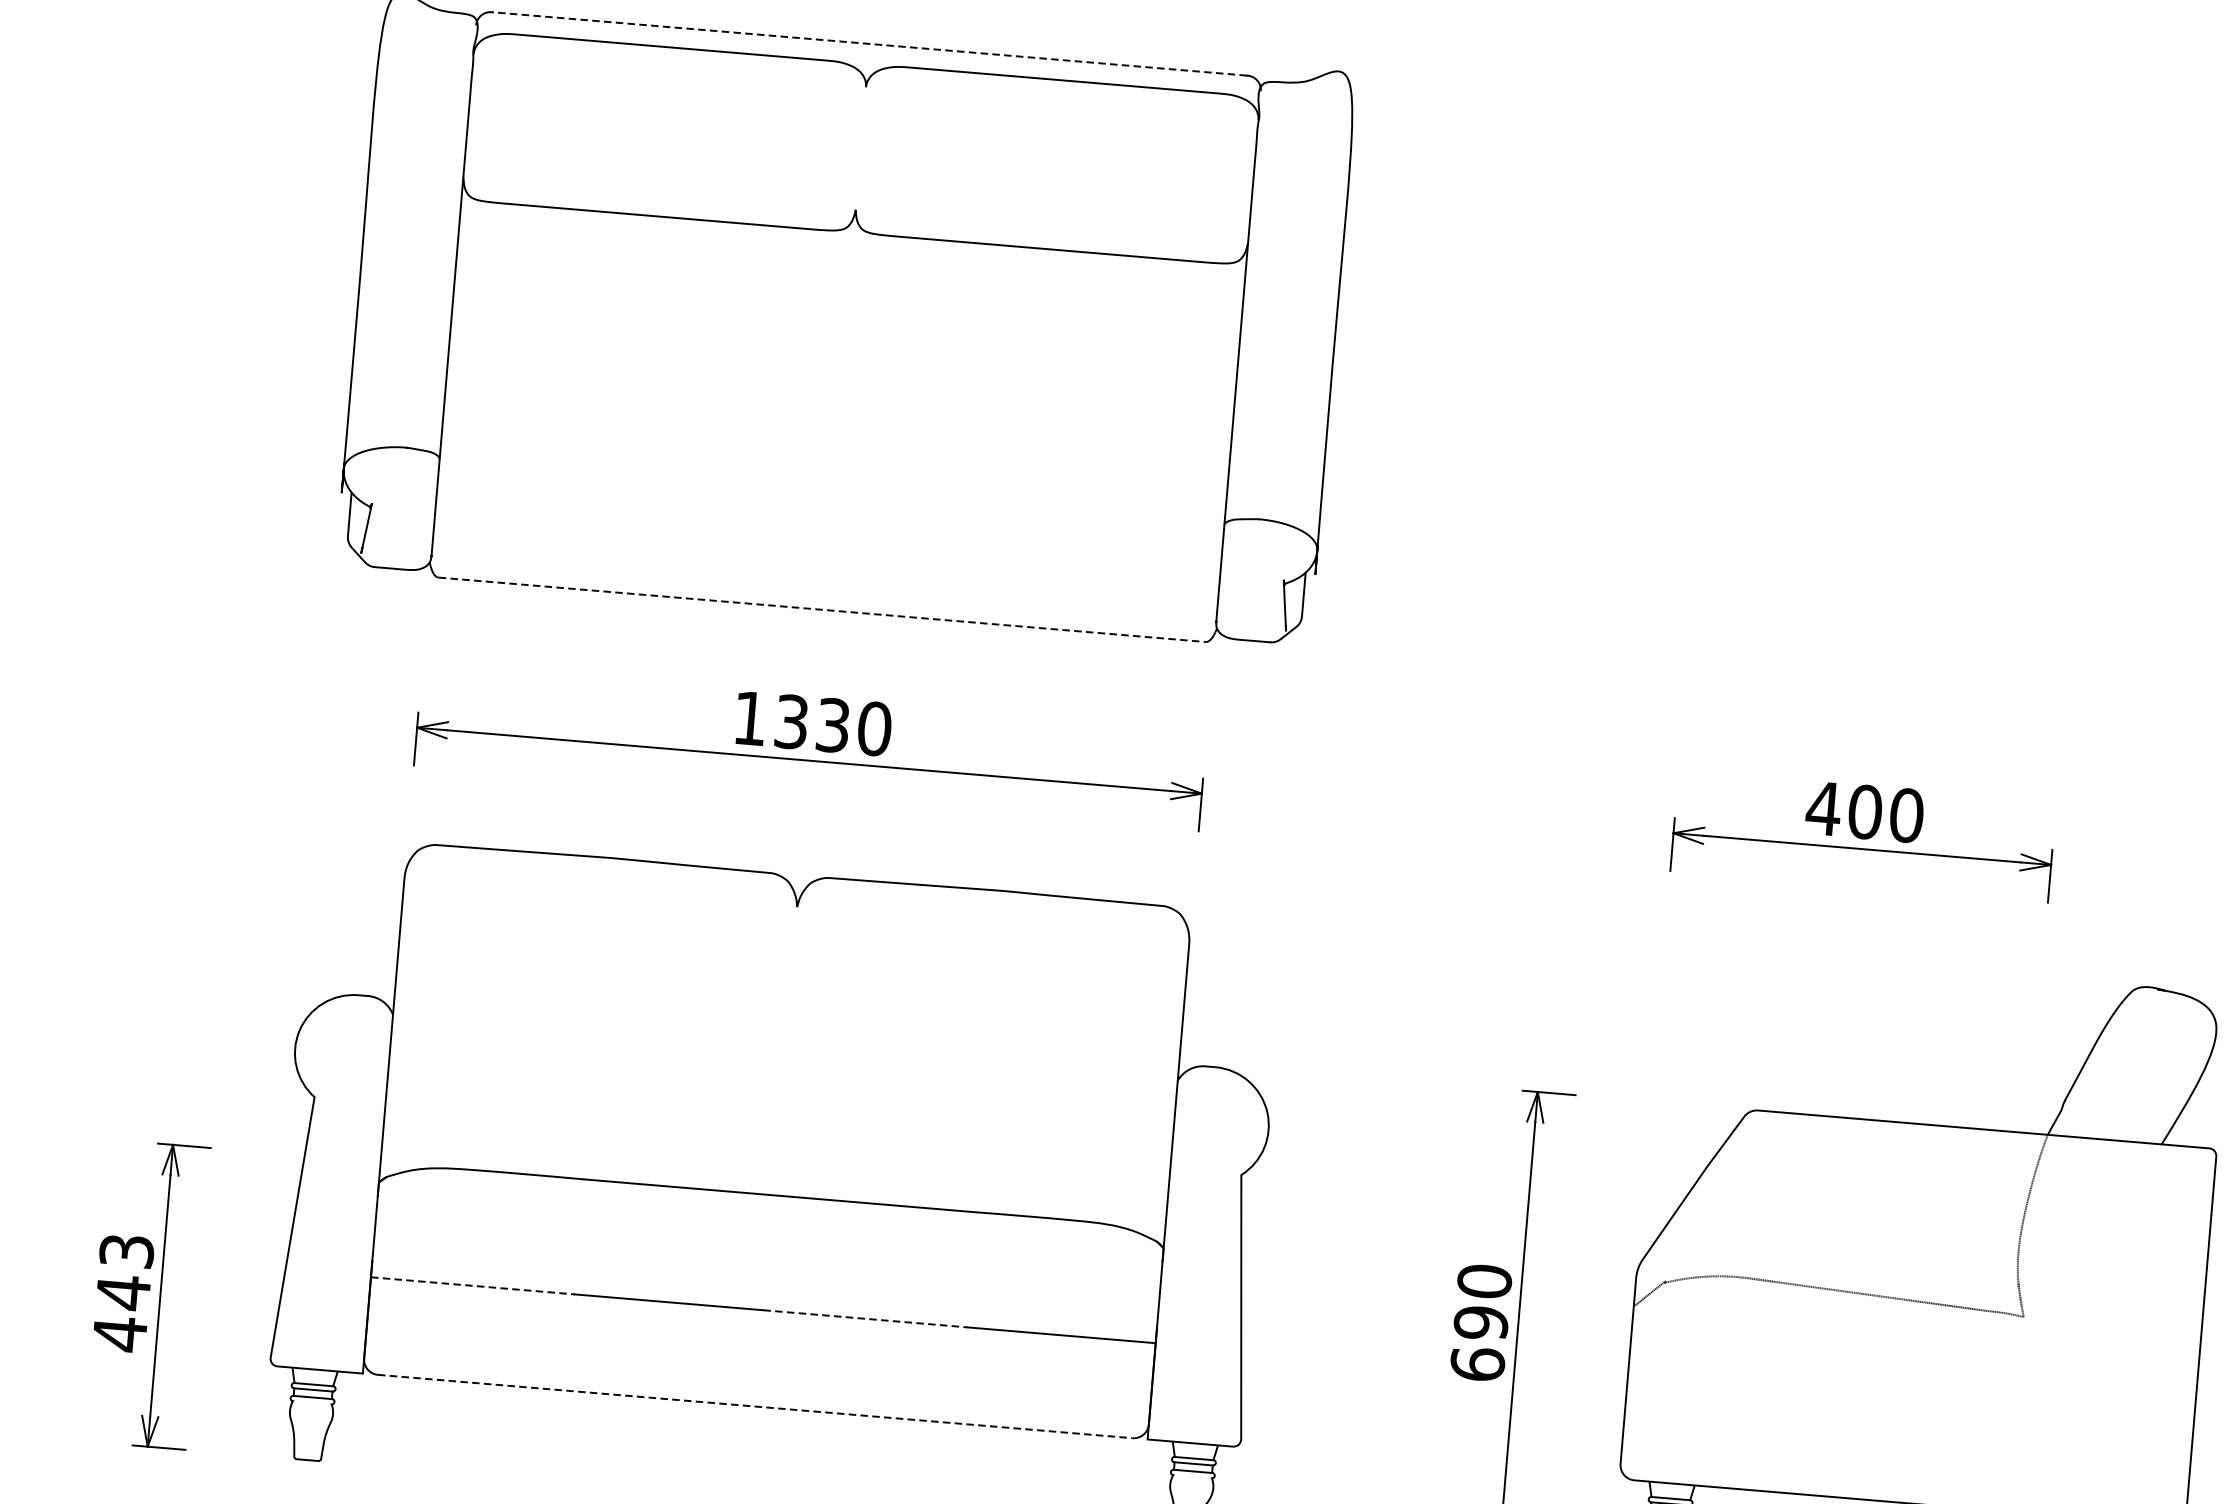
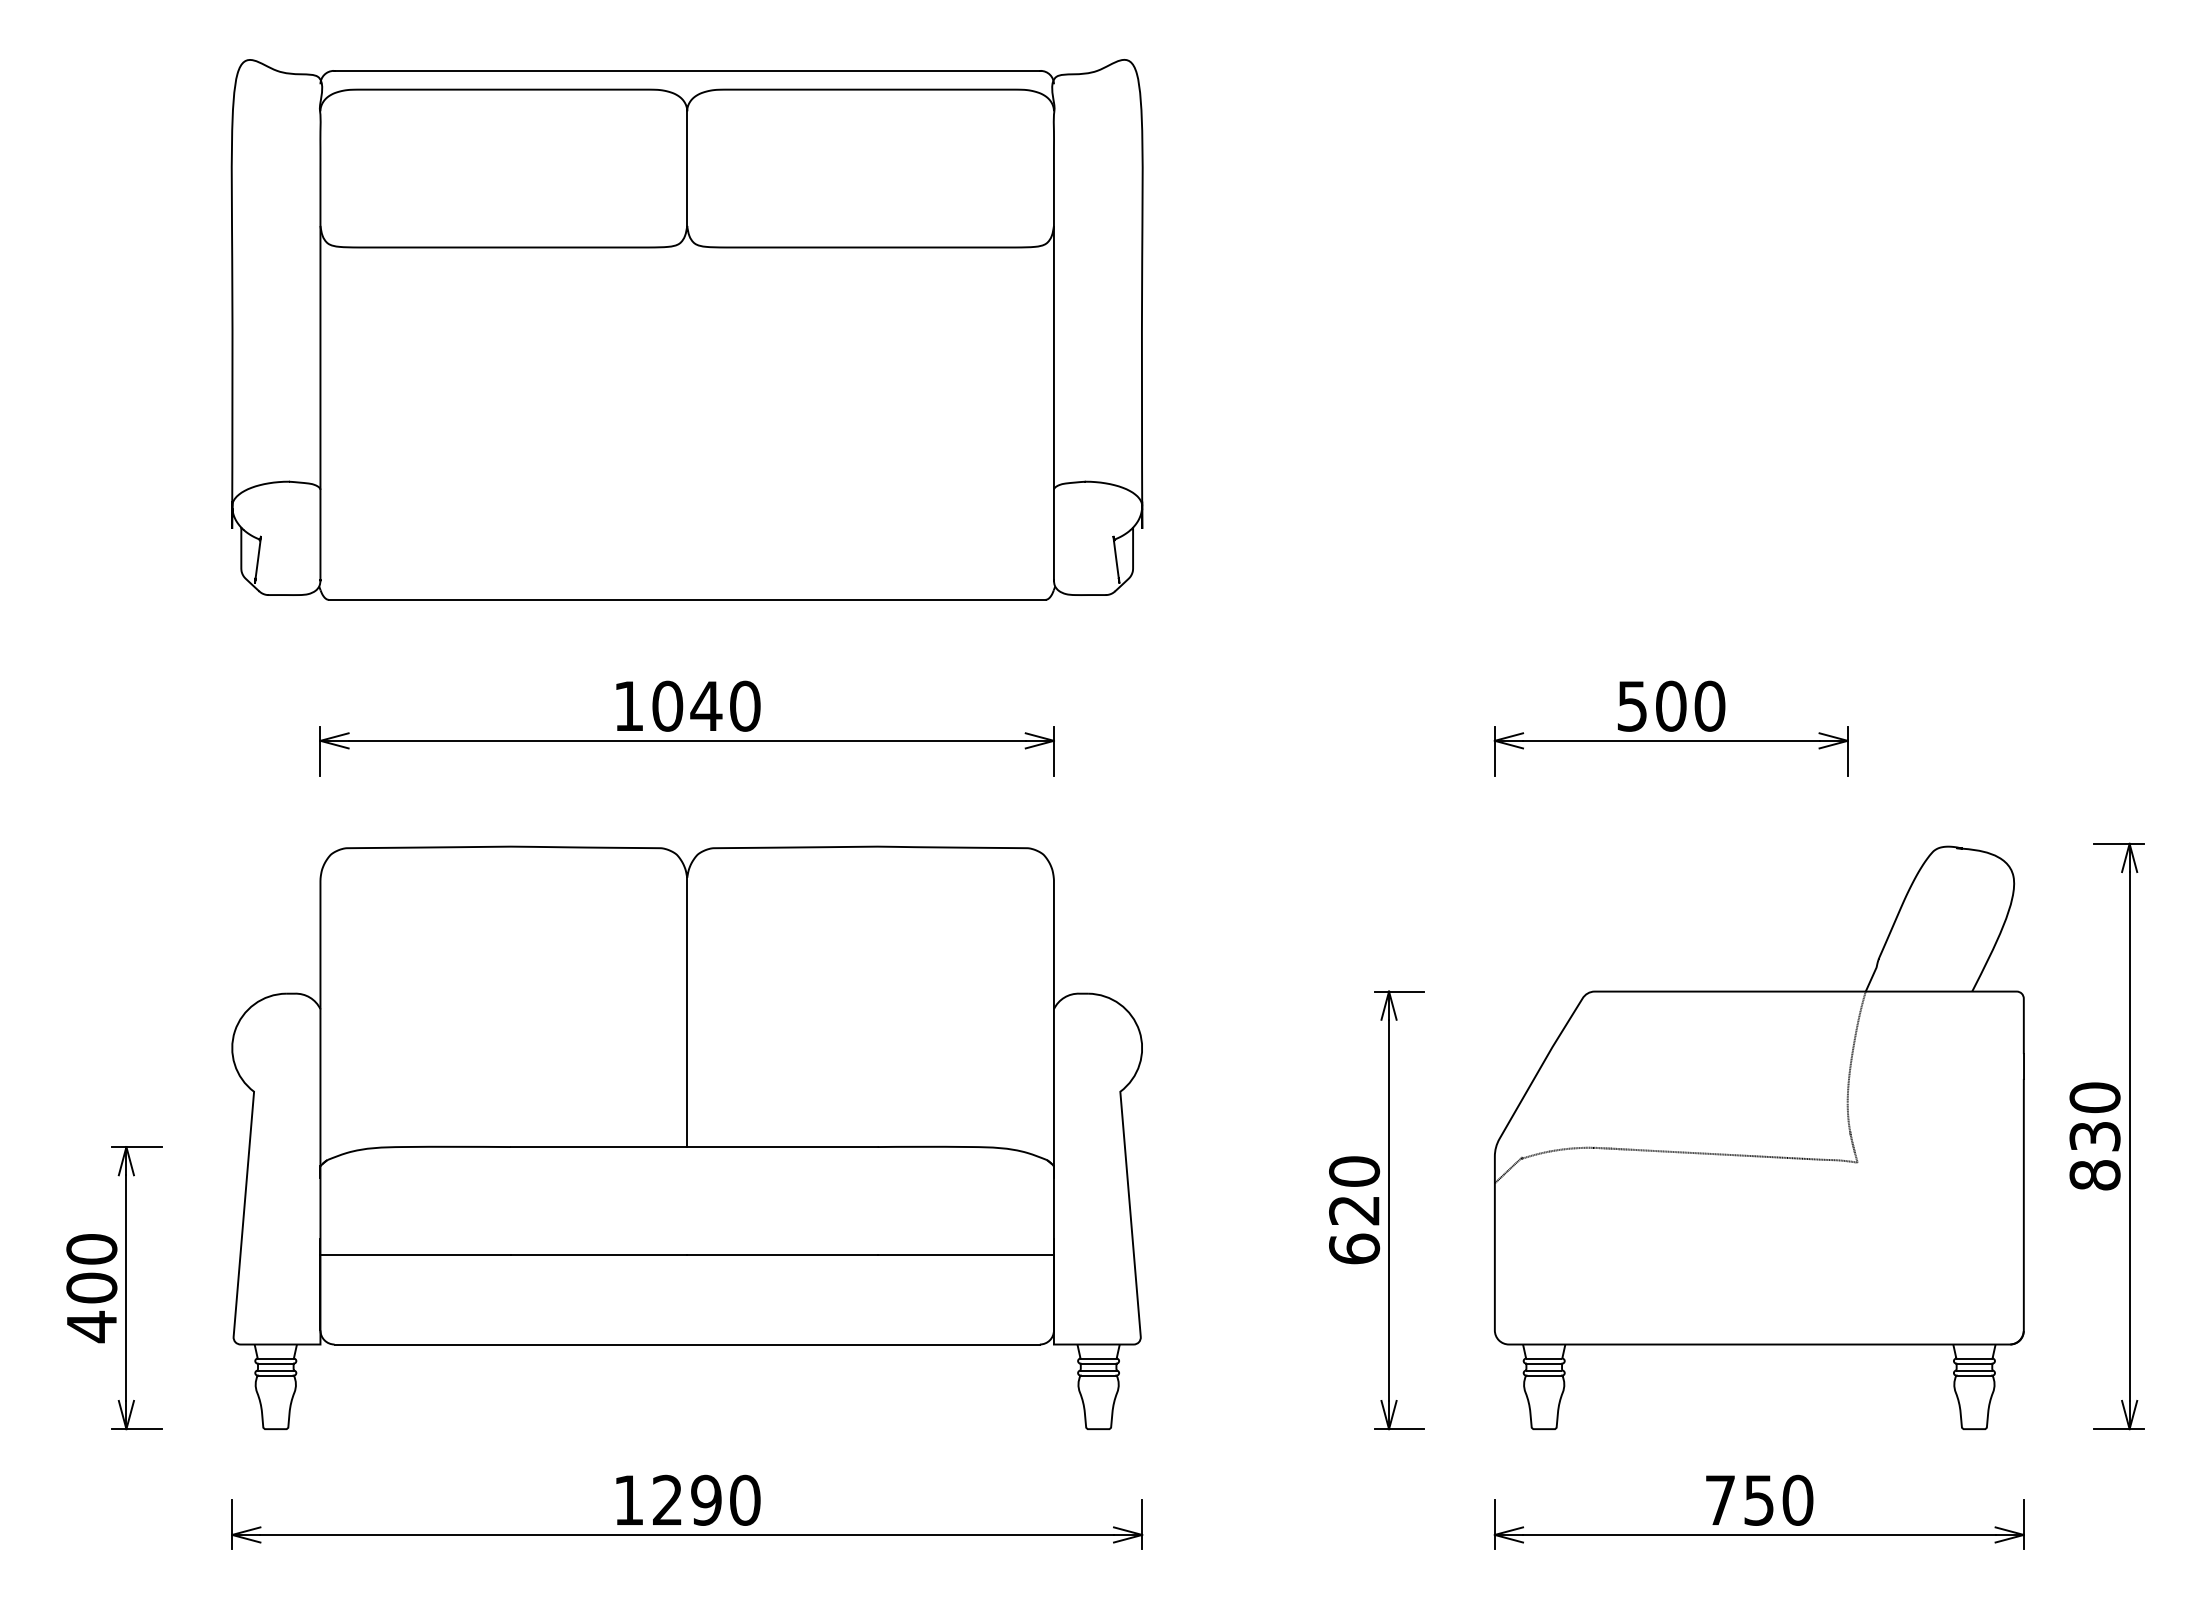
line: (870, 43) -> (687, 70), dashed -> solid
line: (861, 148) -> (687, 168), added
line: (822, 609) -> (687, 599), dashed -> solid
text: (812, 722) -> (687, 705), 1330 -> 1040
text: (1823, 808) -> (1632, 706), 400 -> 500
line: (785, 1051) -> (687, 1012), added
text: (124, 1272) -> (91, 1269), 443 -> 400
line: (473, 1285) -> (416, 1254), dashed -> solid
line: (865, 1318) -> (782, 1254), dashed -> solid
text: (1481, 1323) -> (1354, 1210), 690 -> 620
line: (312, 1402) -> (275, 1375), added
line: (755, 1406) -> (687, 1344), dashed -> solid
line: (1192, 1476) -> (1098, 1375), added

